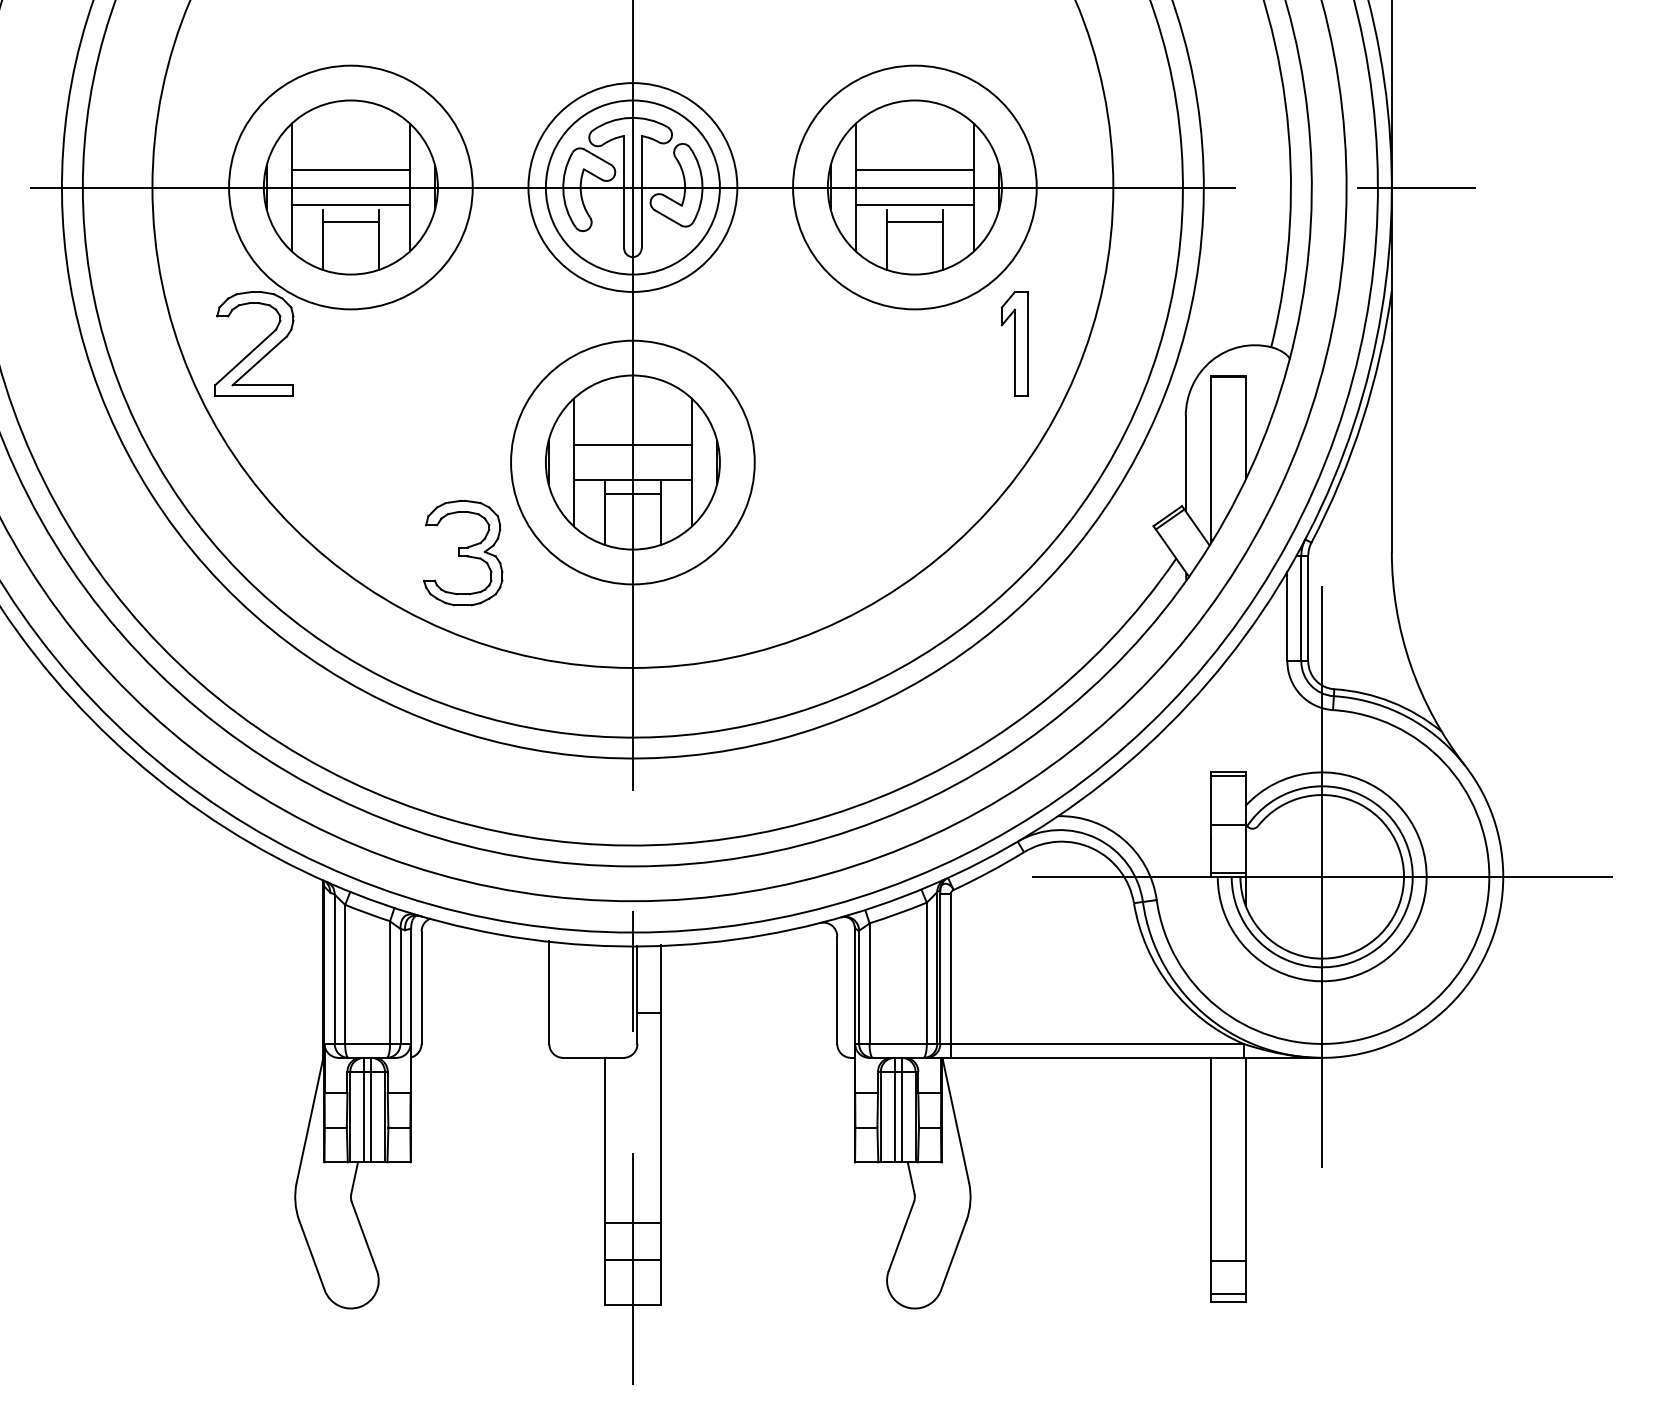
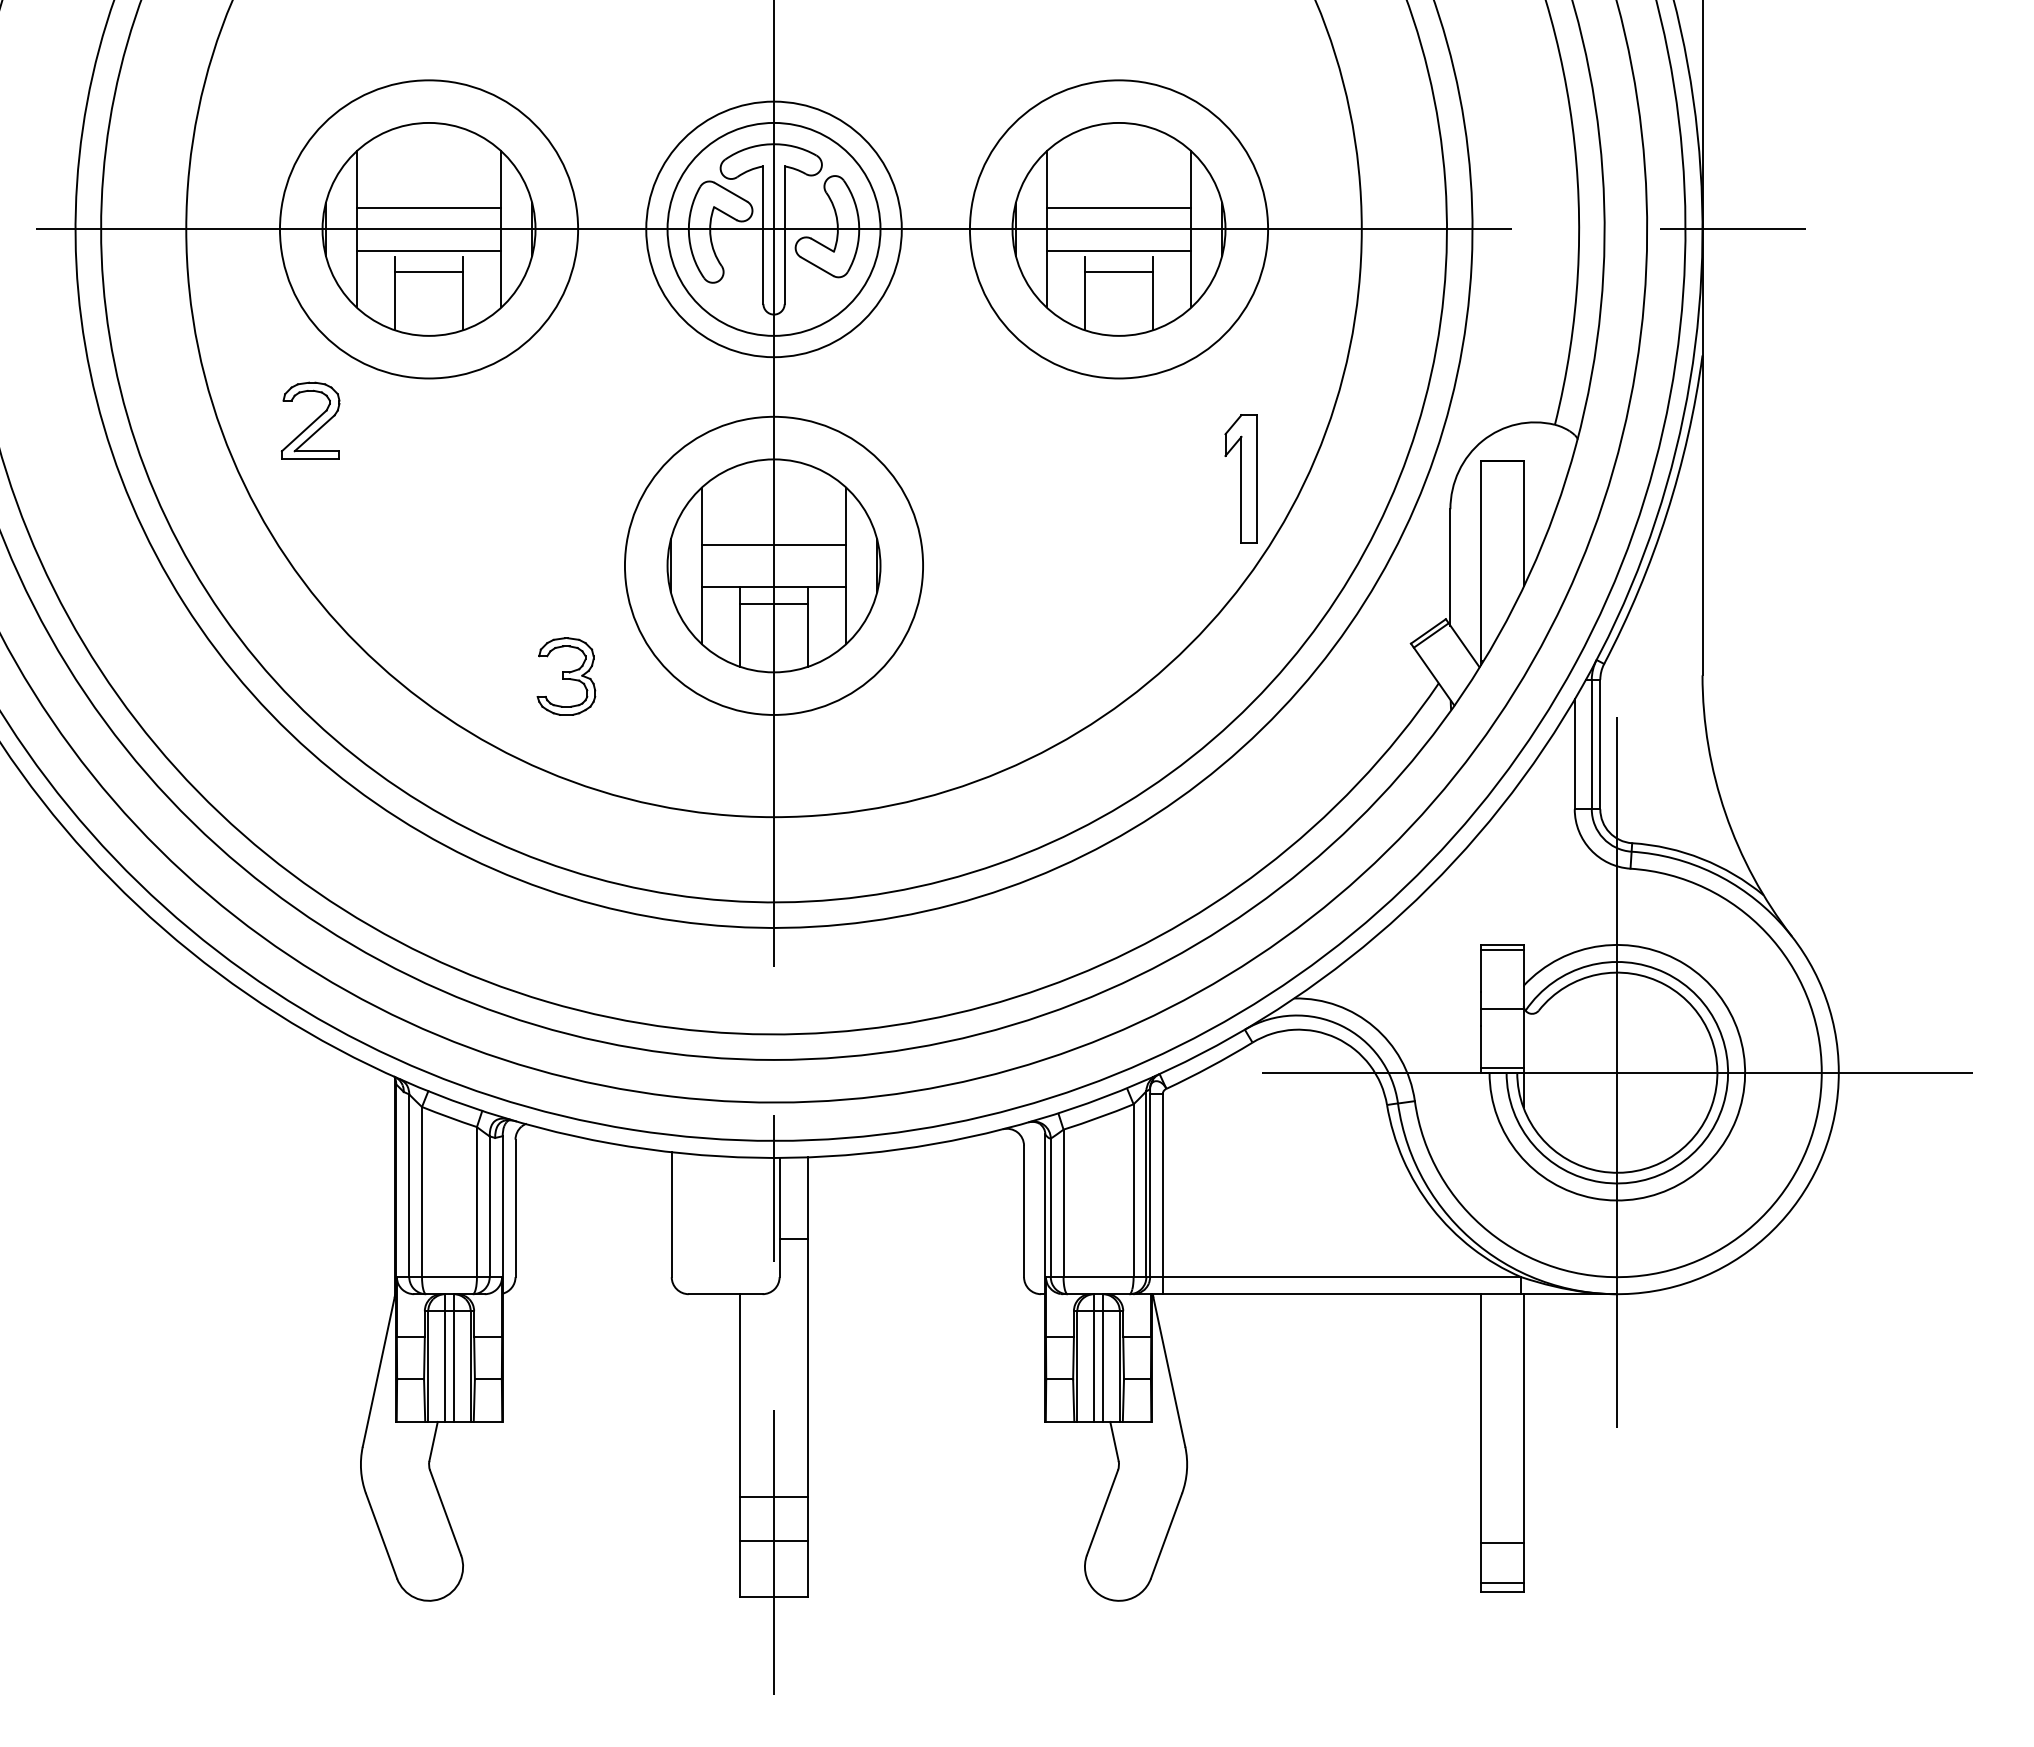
part: (254, 343) -> (310, 420), size x0.6
part: (1014, 343) -> (1240, 478), moved
part: (463, 552) -> (566, 676), size x0.6

